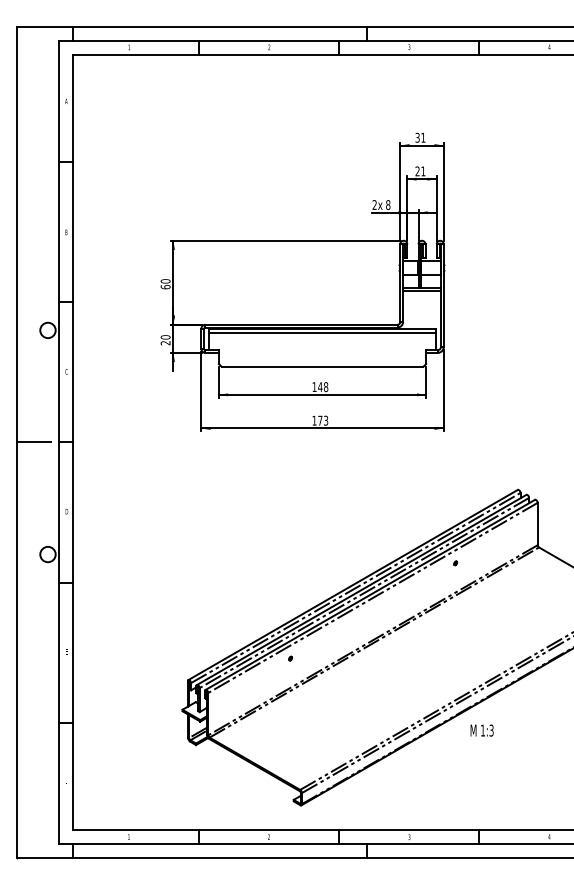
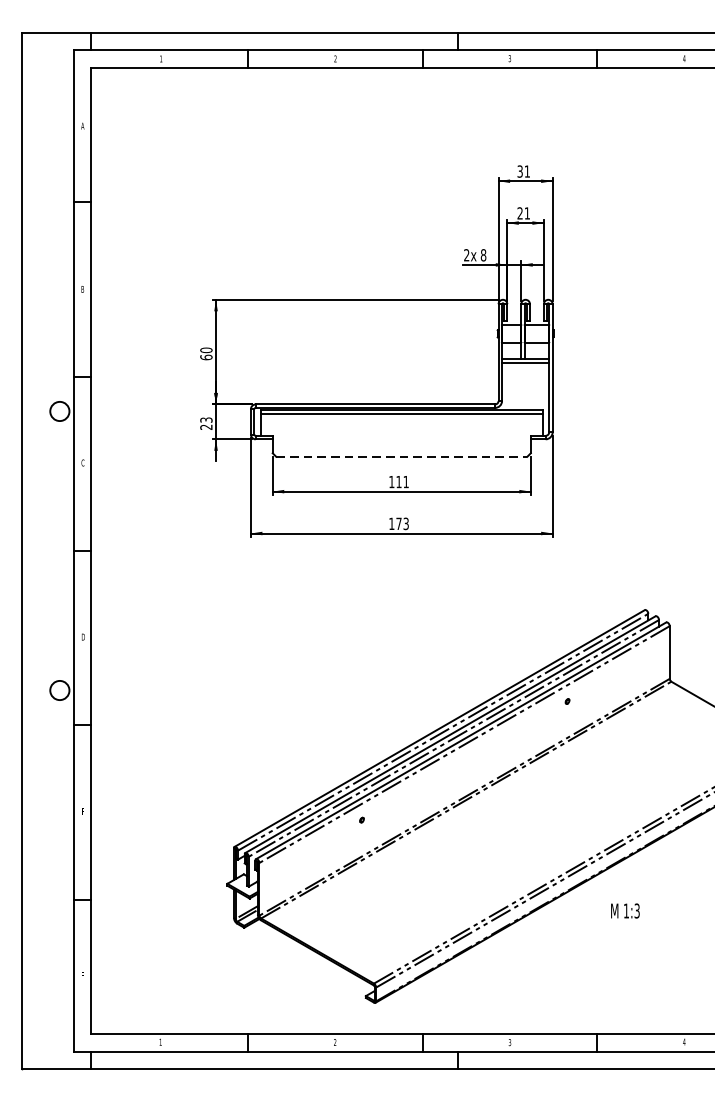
text: (165, 337) -> (206, 420), 20 -> 23
line: (322, 366) -> (401, 456), solid -> dashed
text: (323, 387) -> (402, 482), 148 -> 111
line: (33, 442) -> (41, 551), removed
text: (481, 730) -> (624, 910), moved

